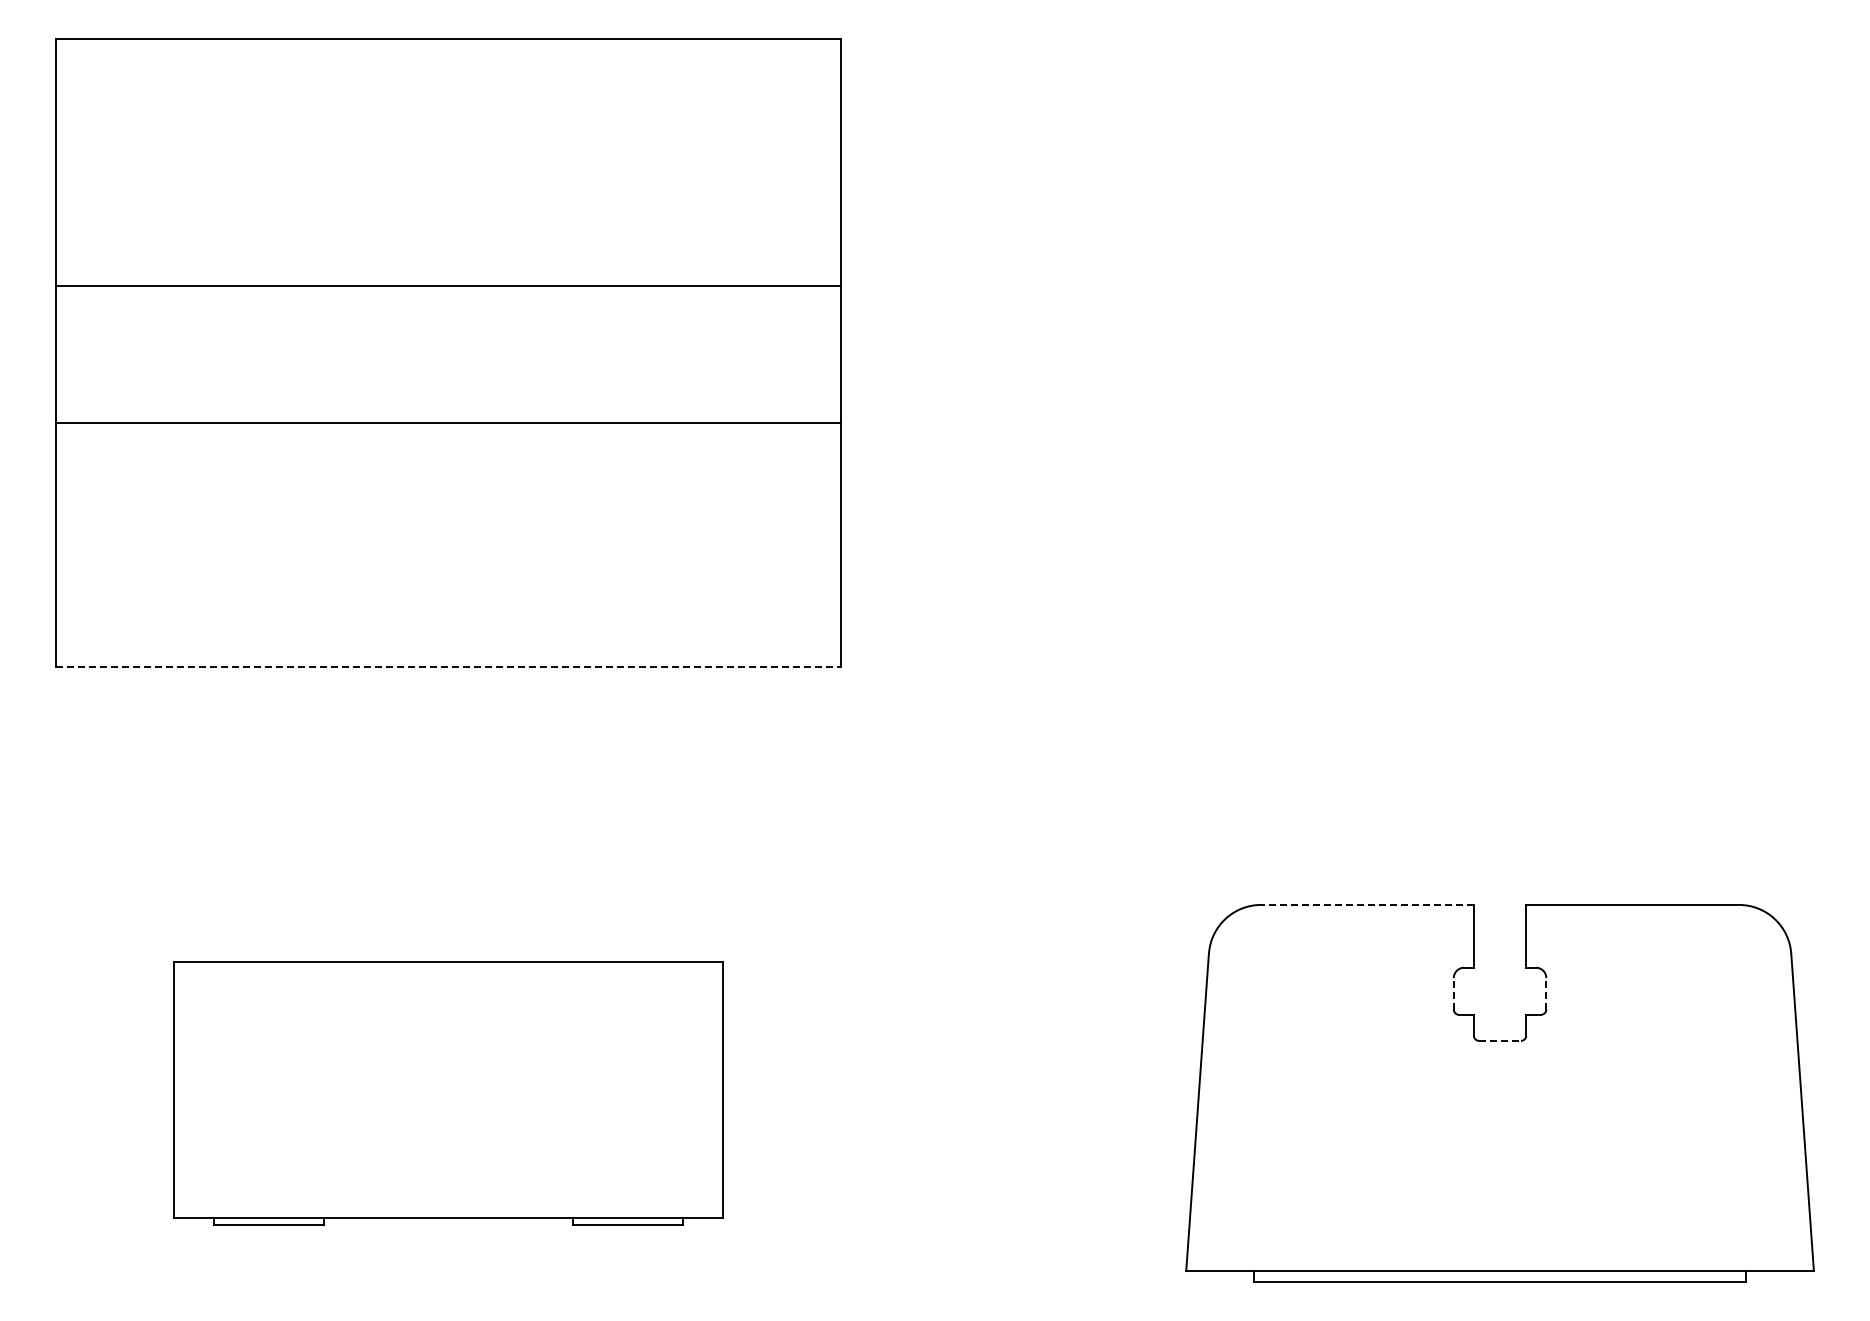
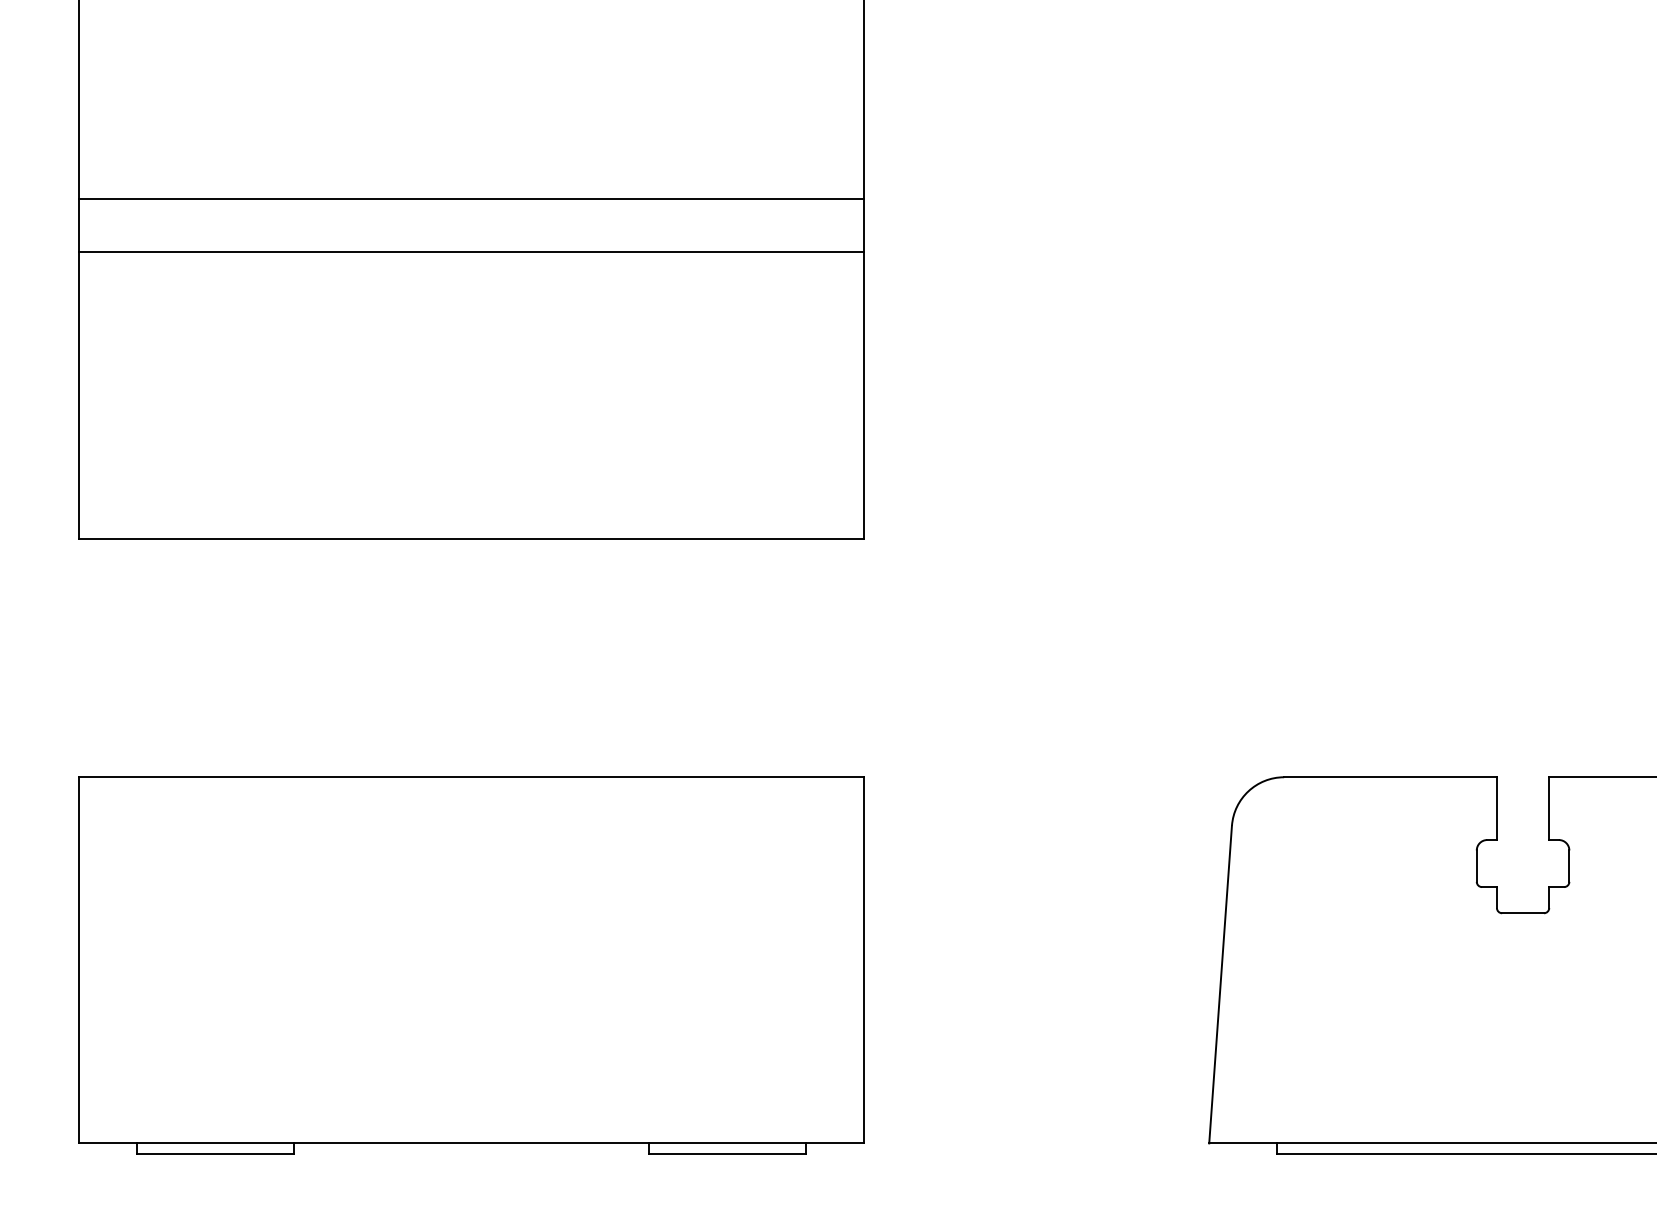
line: (448, 286) -> (471, 199), moved
line: (448, 423) -> (471, 251), moved
line: (448, 667) -> (471, 539), dashed -> solid
line: (1367, 904) -> (1390, 776), dashed -> solid
line: (1453, 993) -> (1476, 865), dashed -> solid
line: (1546, 993) -> (1569, 865), dashed -> solid
line: (1500, 1040) -> (1523, 912), dashed -> solid
part: (448, 1093) -> (471, 965), size x1.43

